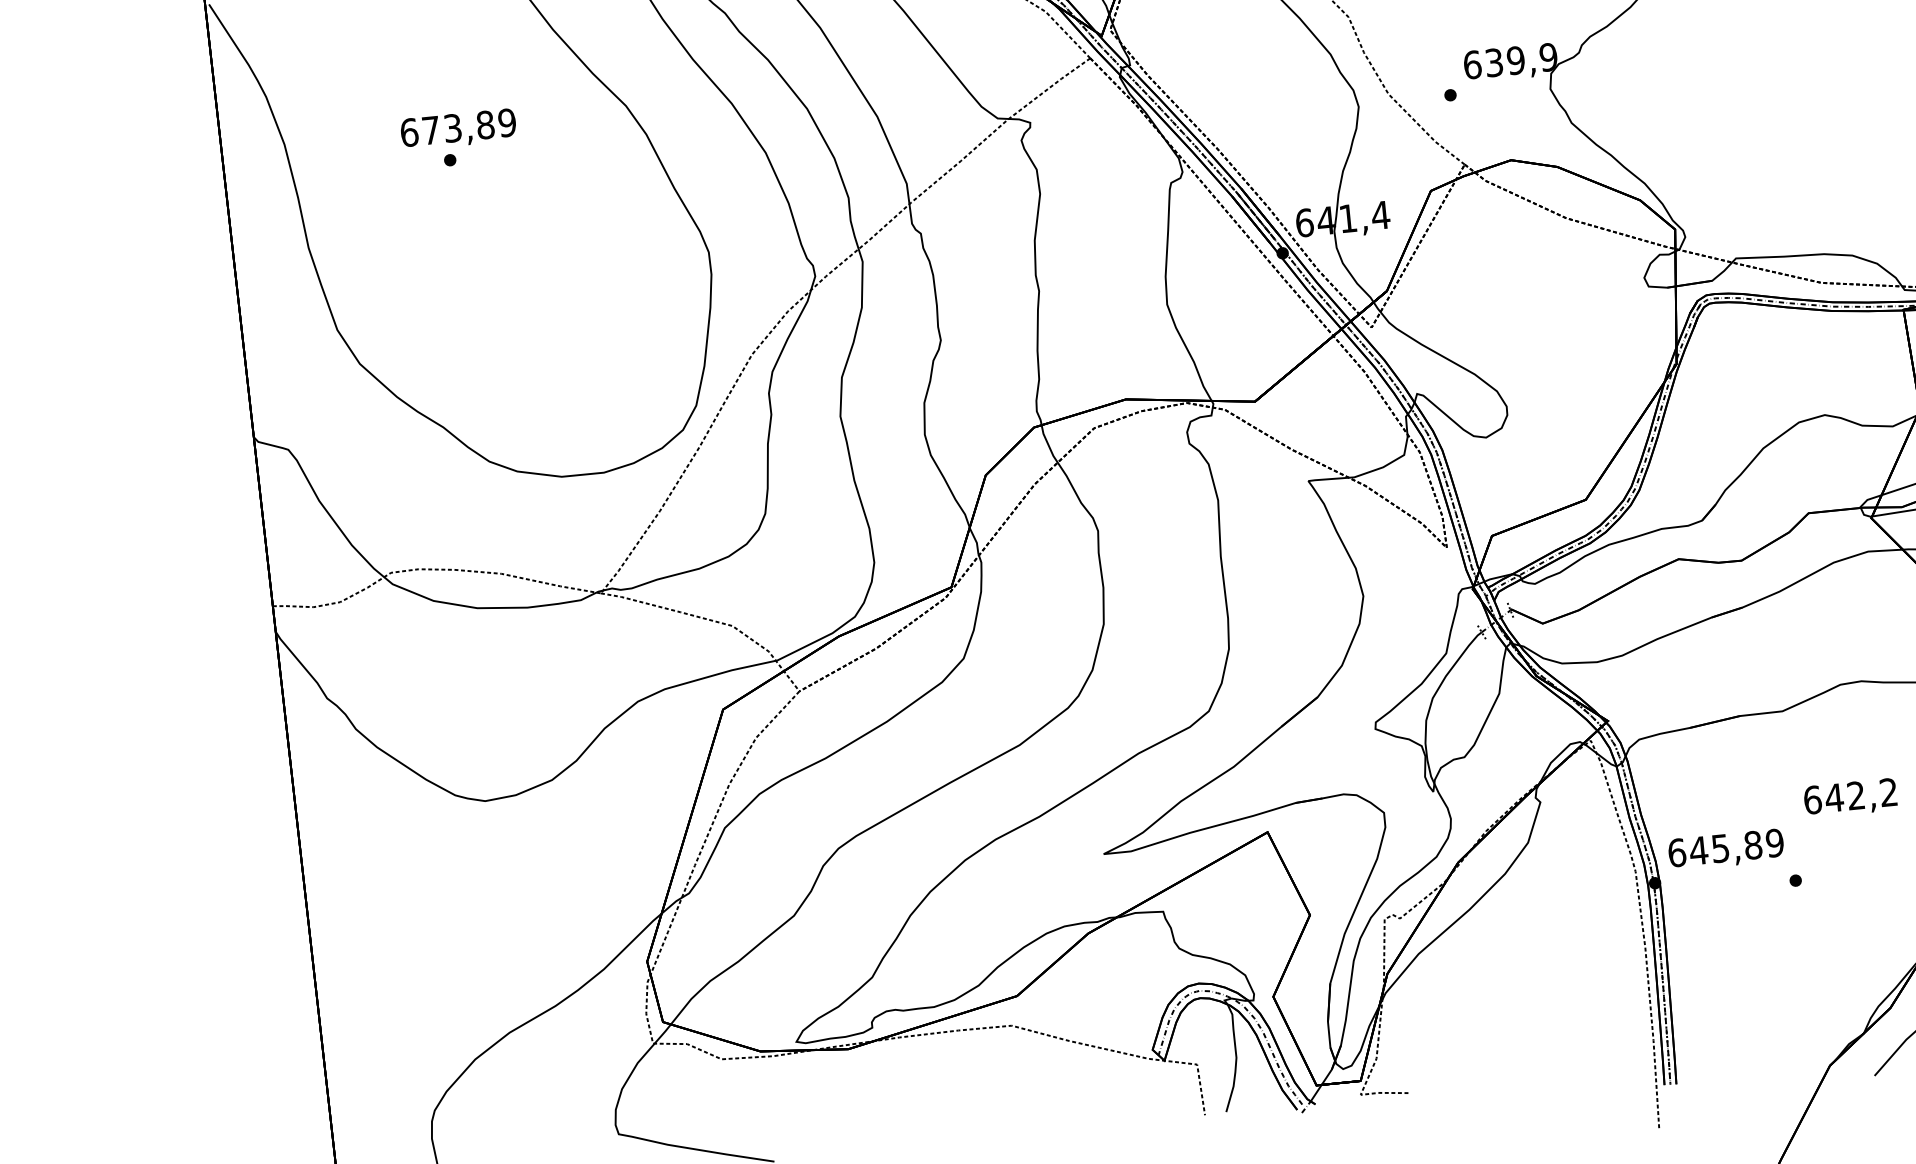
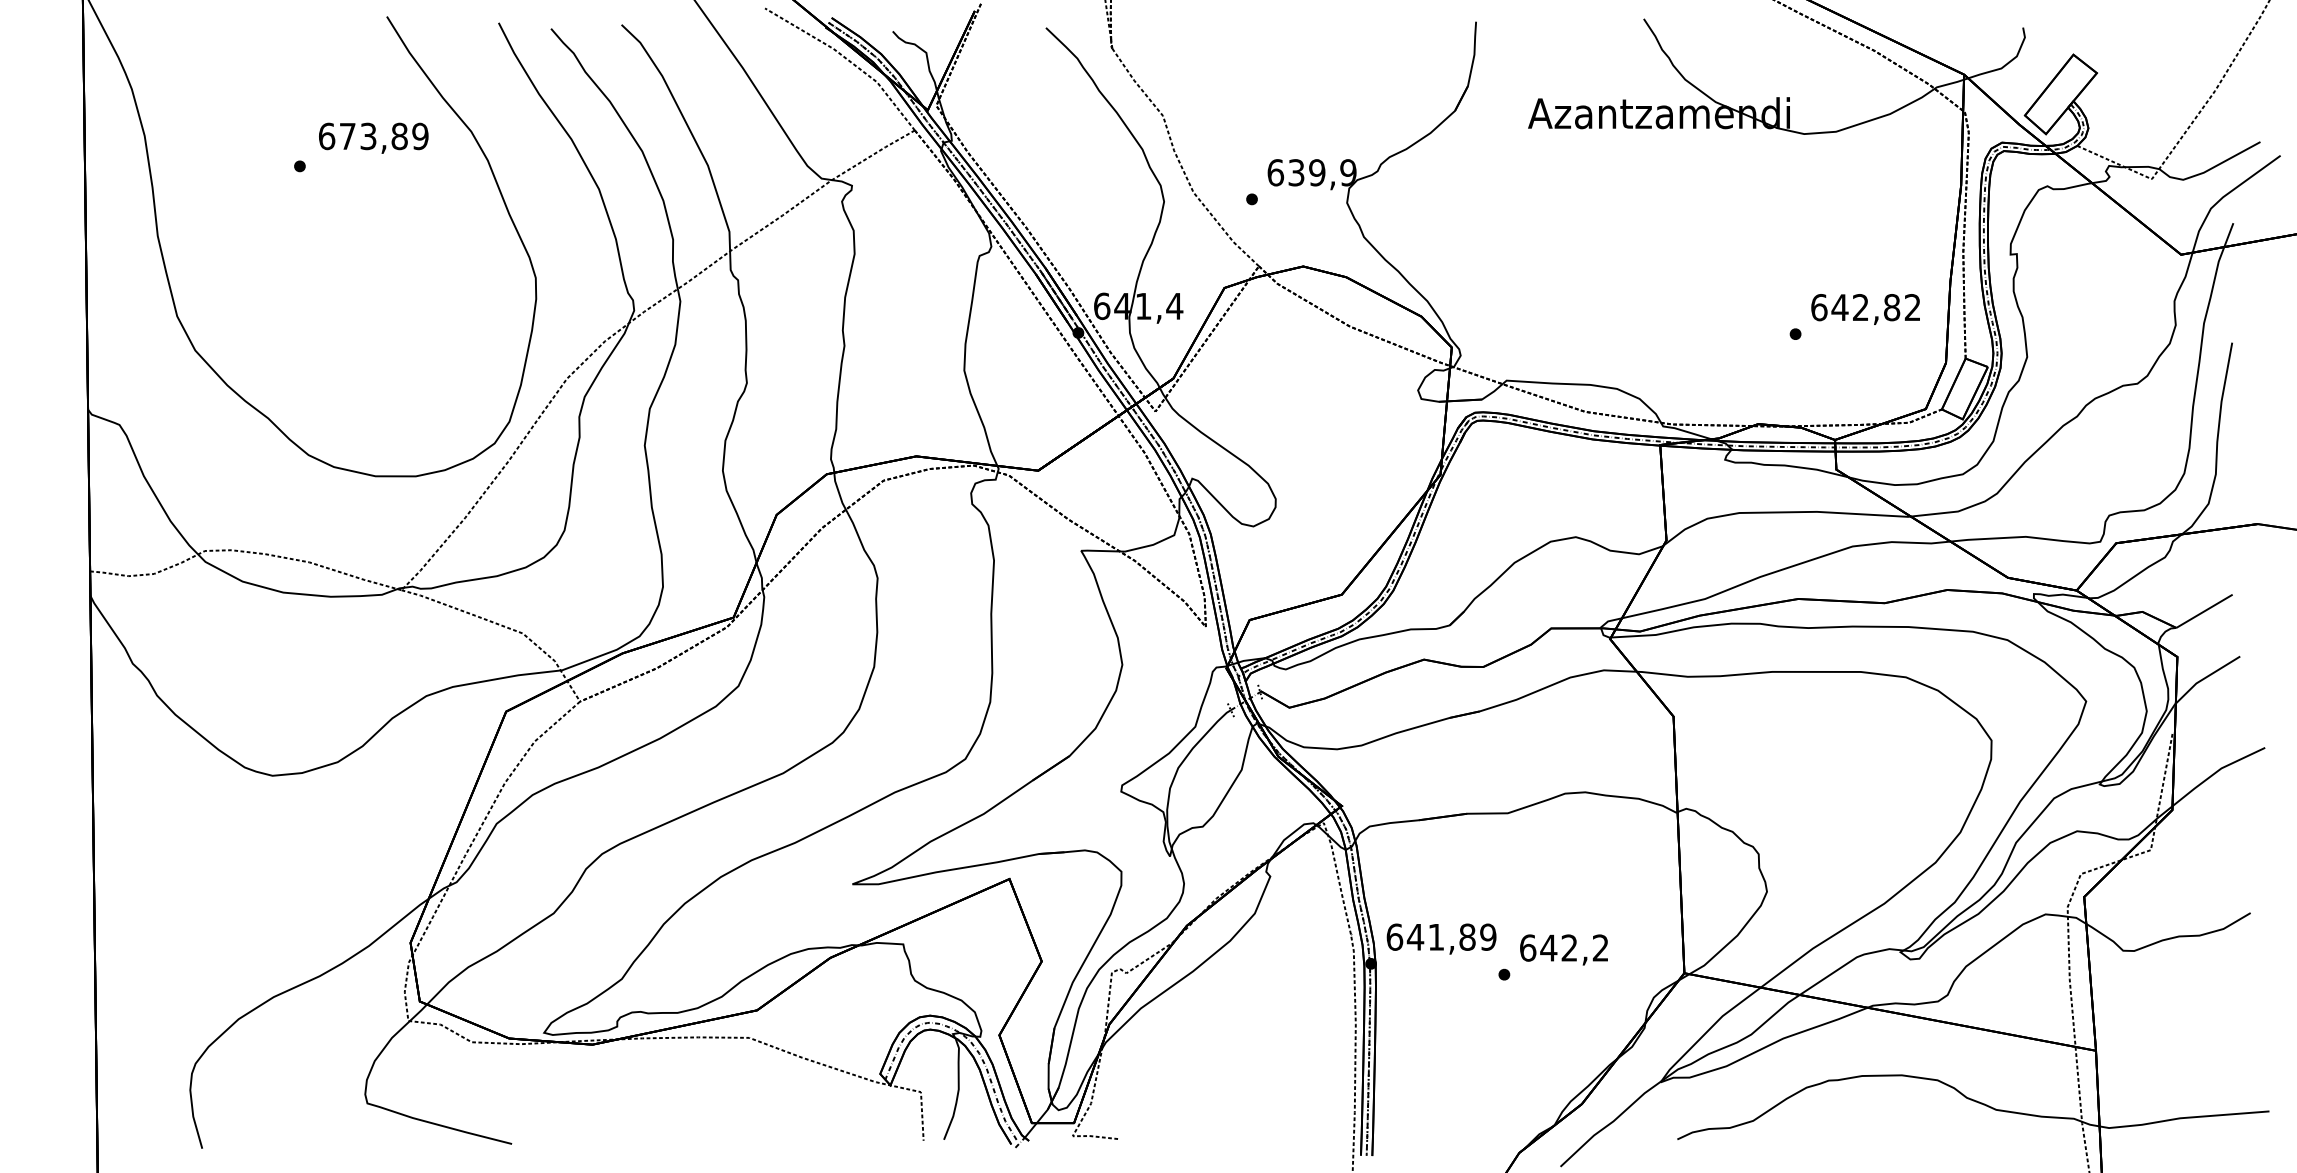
text: (458, 128) -> (373, 137), moved
text: (1849, 797) -> (1563, 949), moved
text: (1719, 848) -> (1435, 937), 645,89 -> 641,89

